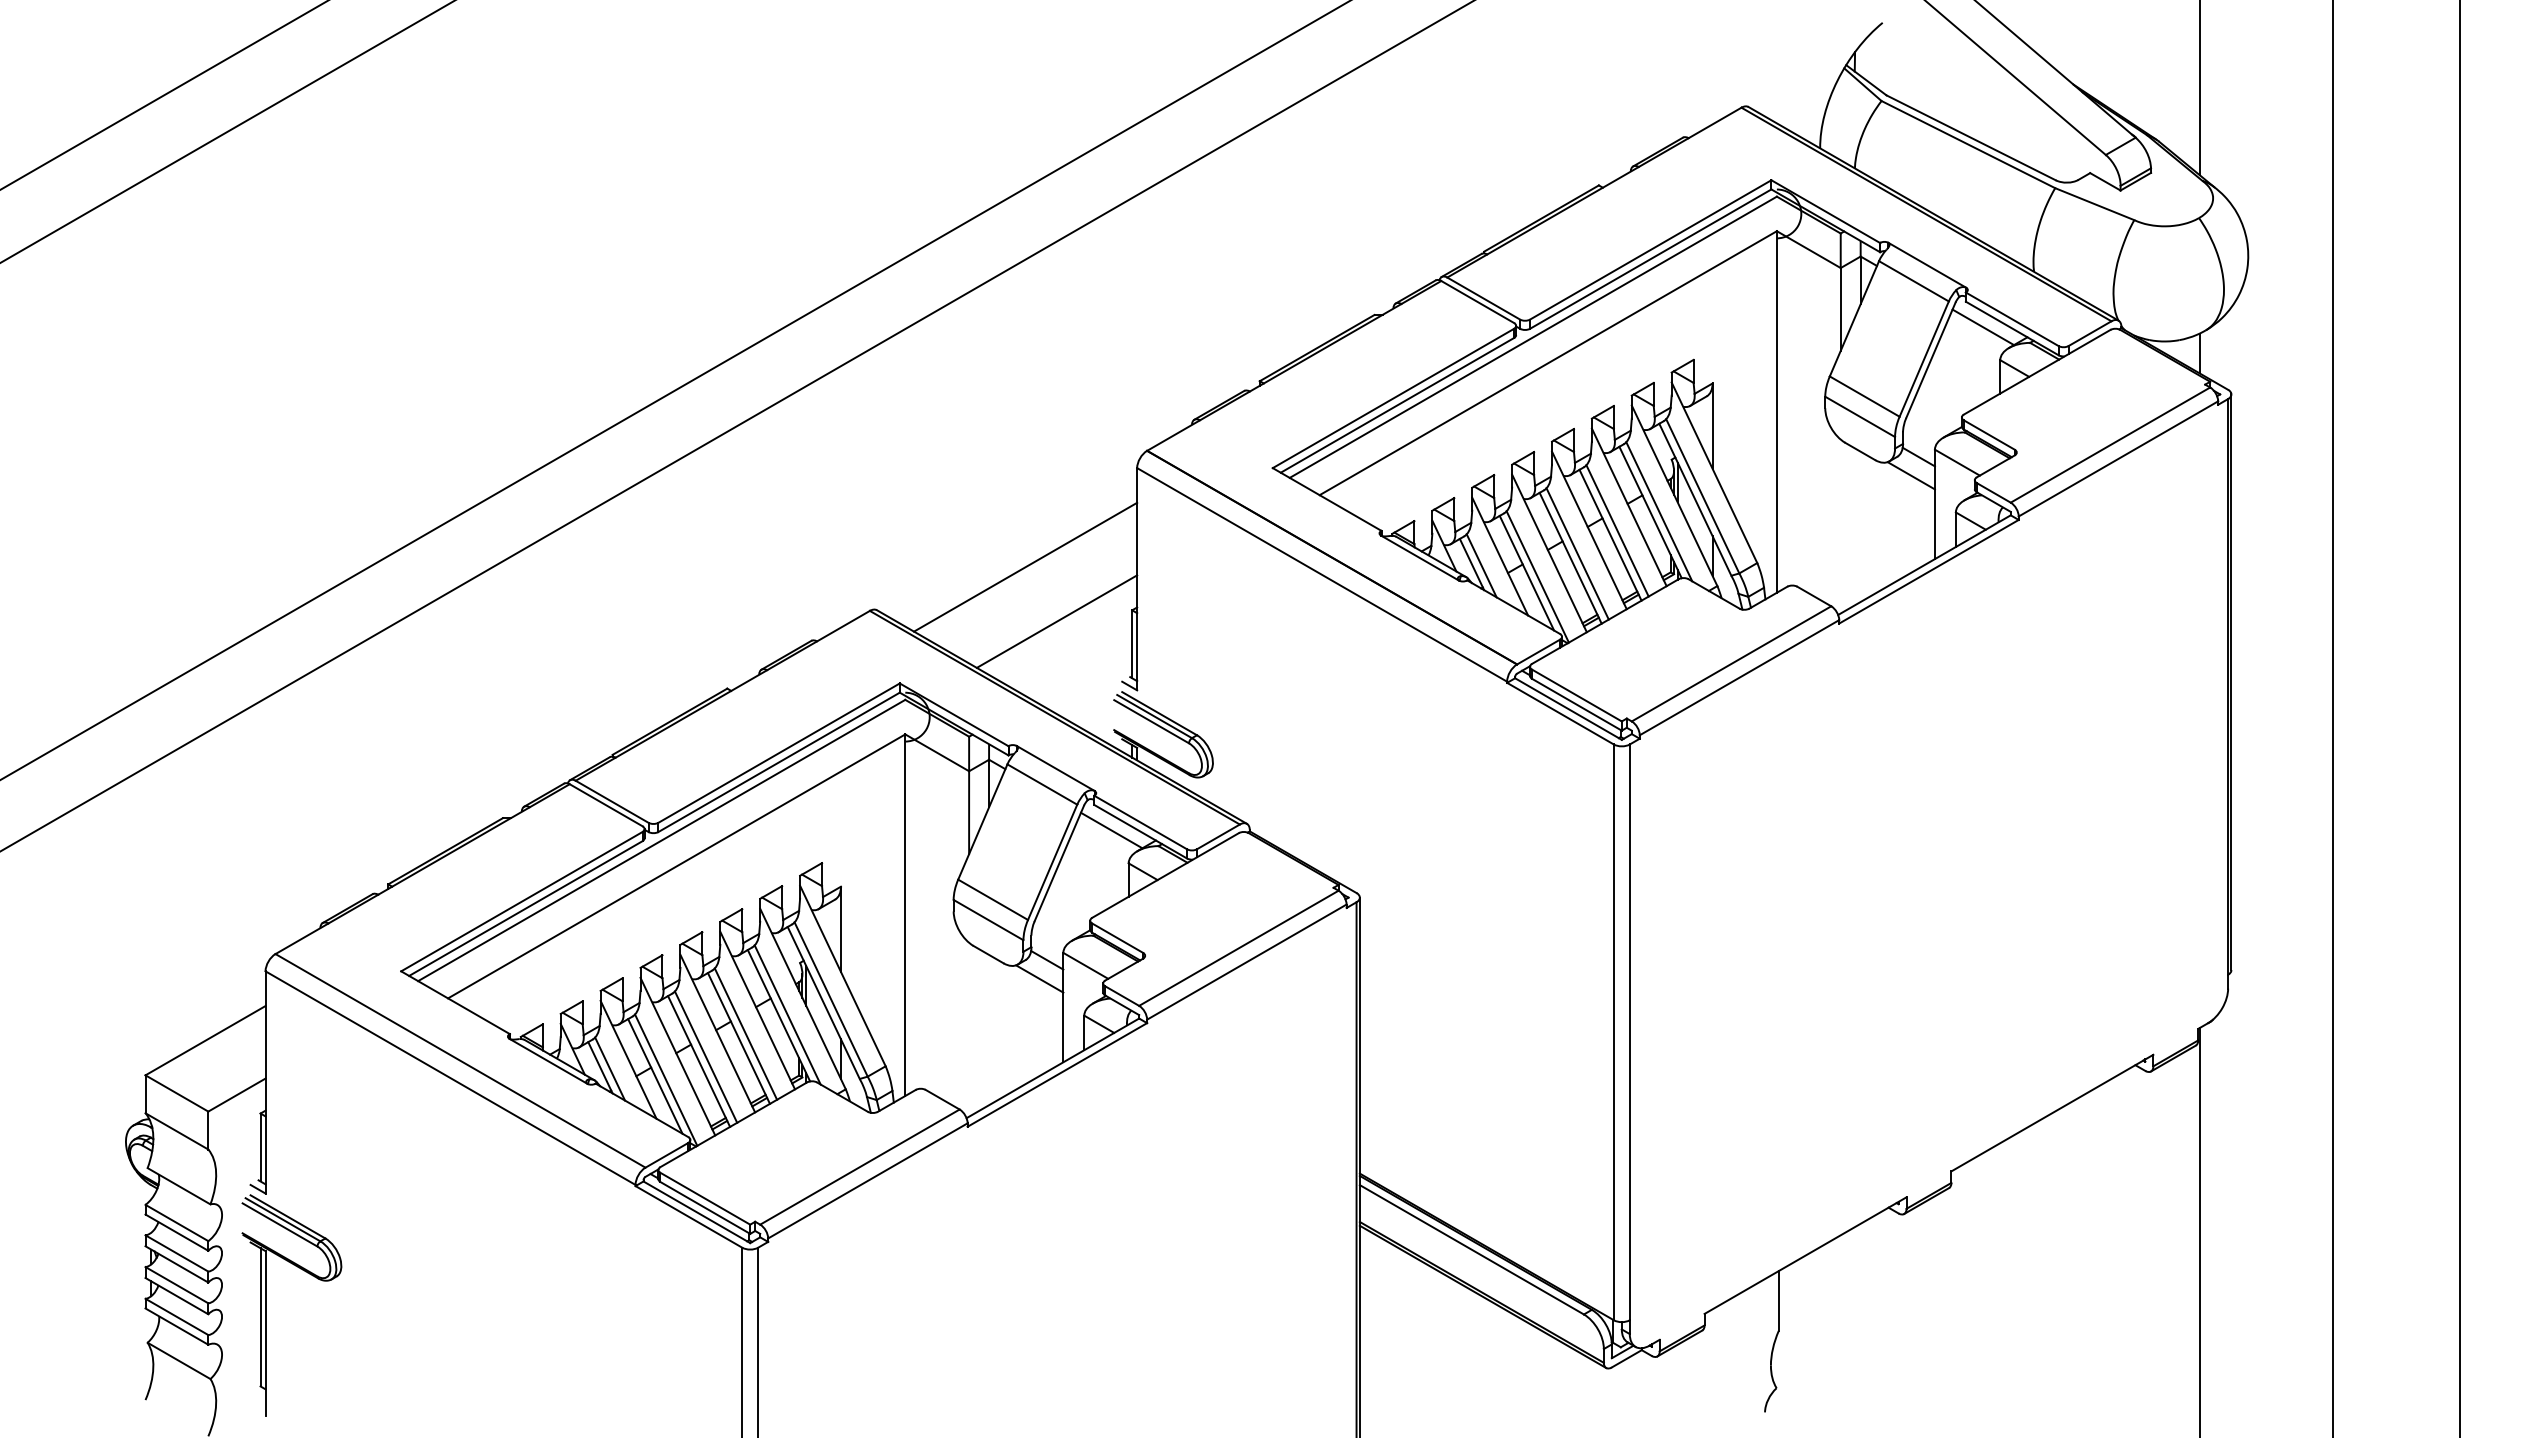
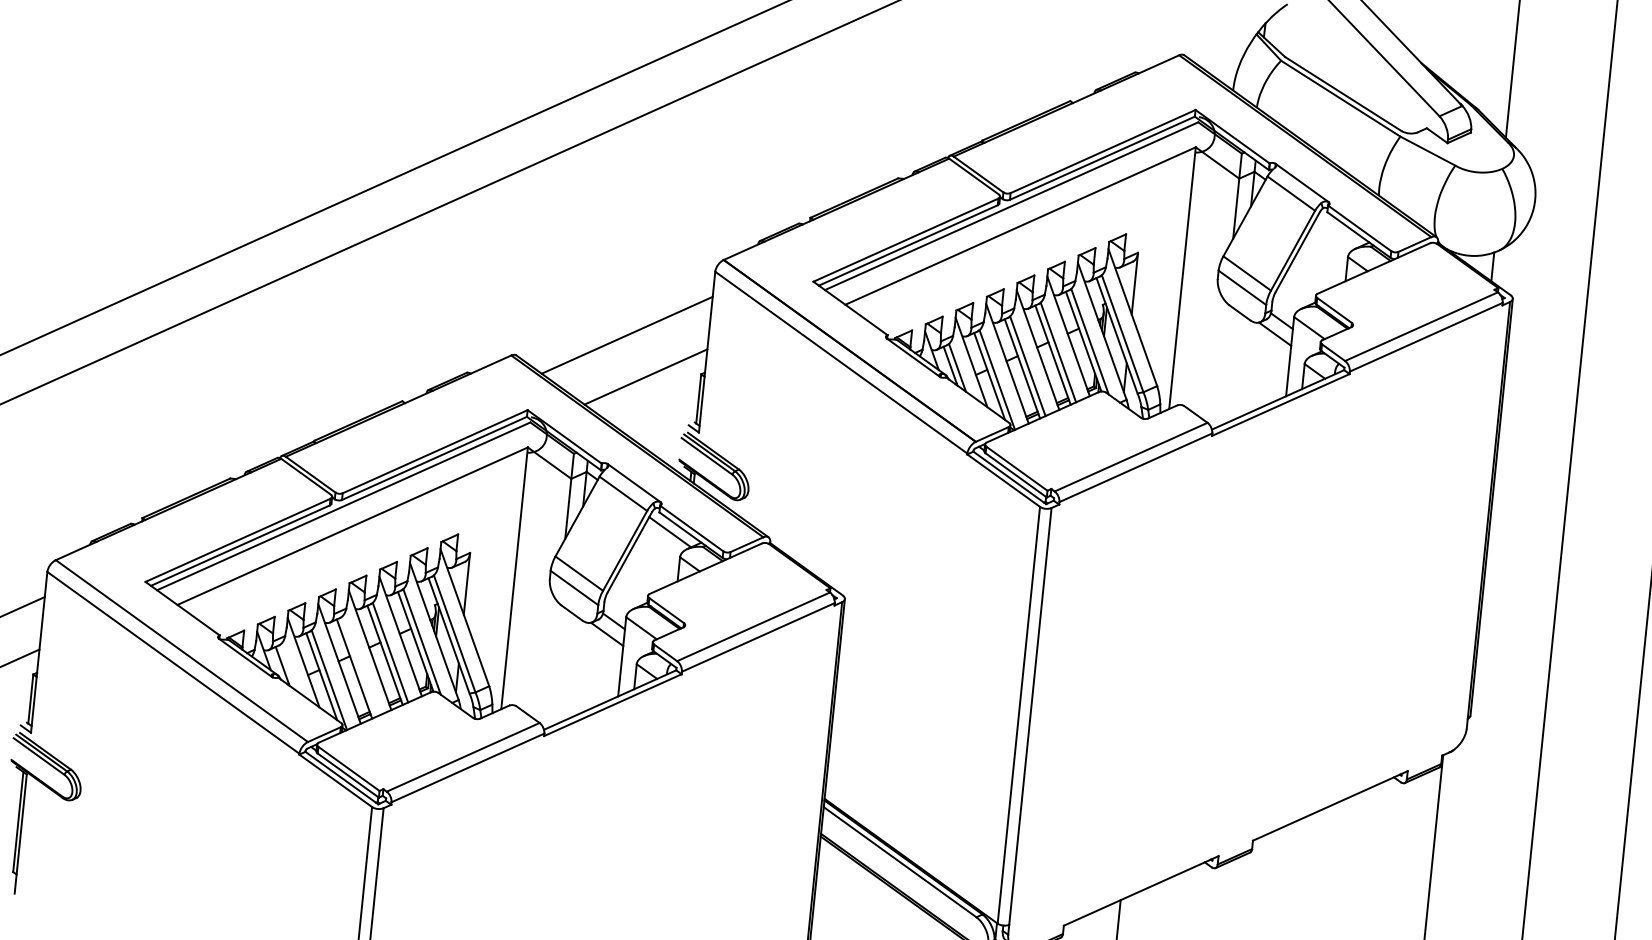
line: (1983, 327) -> (1338, 232), removed
line: (705, 1056) -> (359, 665), removed
line: (610, 1068) -> (289, 667), removed

